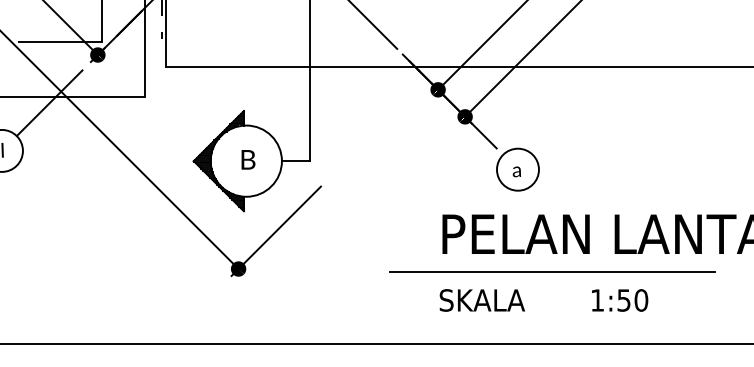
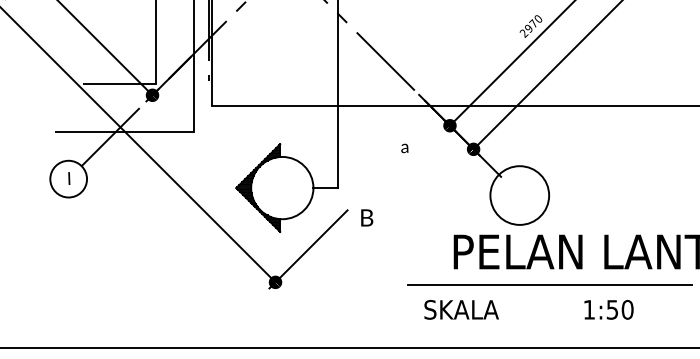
text: (248, 159) -> (367, 217), moved
circle: (517, 169) -> (519, 195), size x1.6
text: (516, 171) -> (404, 148), moved
text: (482, 300) -> (461, 309), moved

